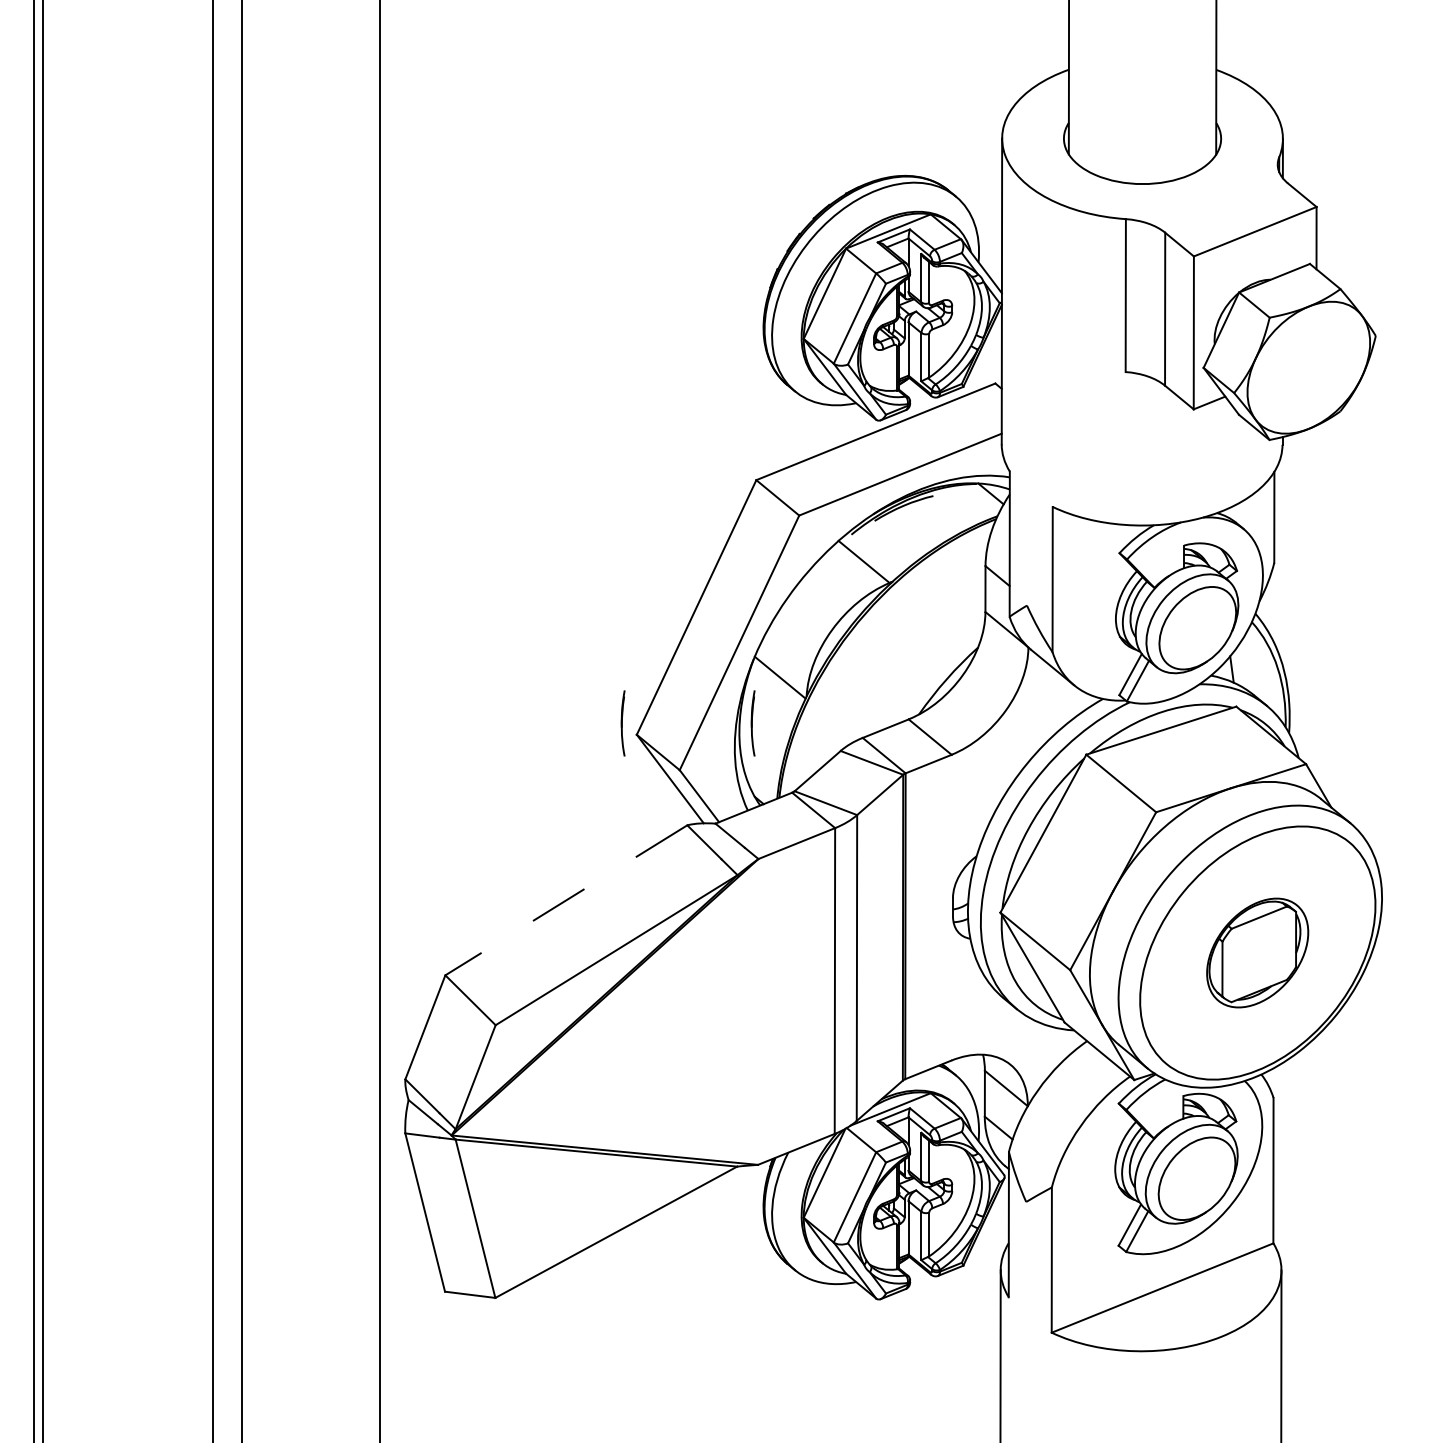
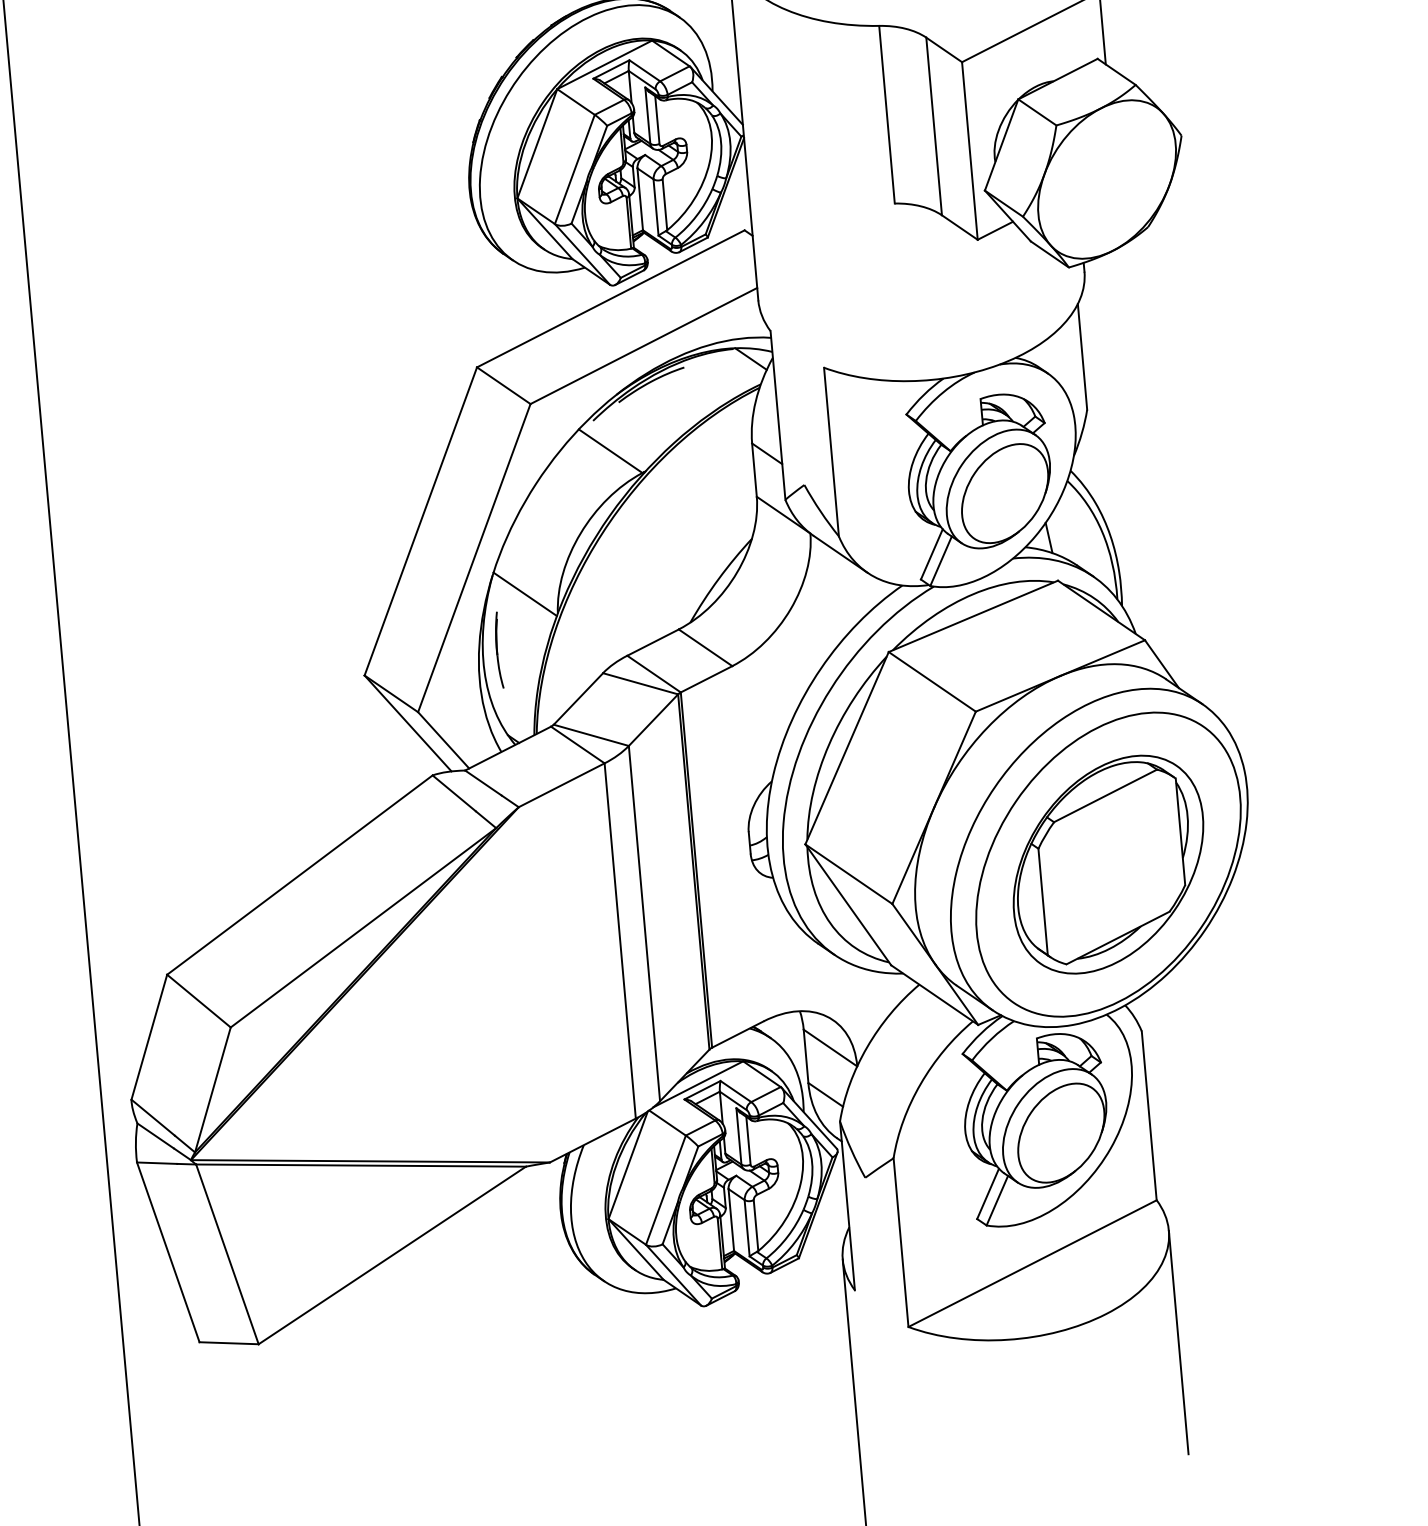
part: (622, 723) -> (346, 663), removed
line: (565, 900) -> (298, 875), dashed -> solid
part: (1257, 952) -> (1108, 864), size x1.67

